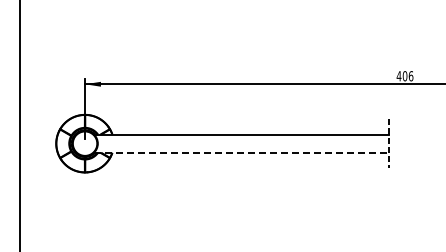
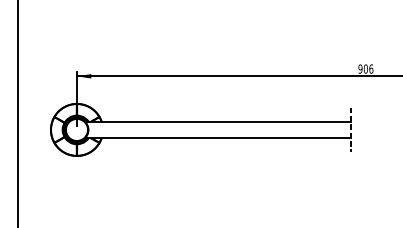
text: (398, 76) -> (359, 69), 406 -> 906
line: (241, 152) -> (218, 137), dashed -> solid

